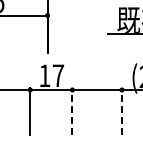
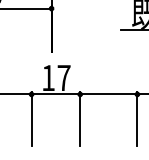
line: (72, 111) -> (80, 119), dashed -> solid
line: (122, 111) -> (137, 119), dashed -> solid

